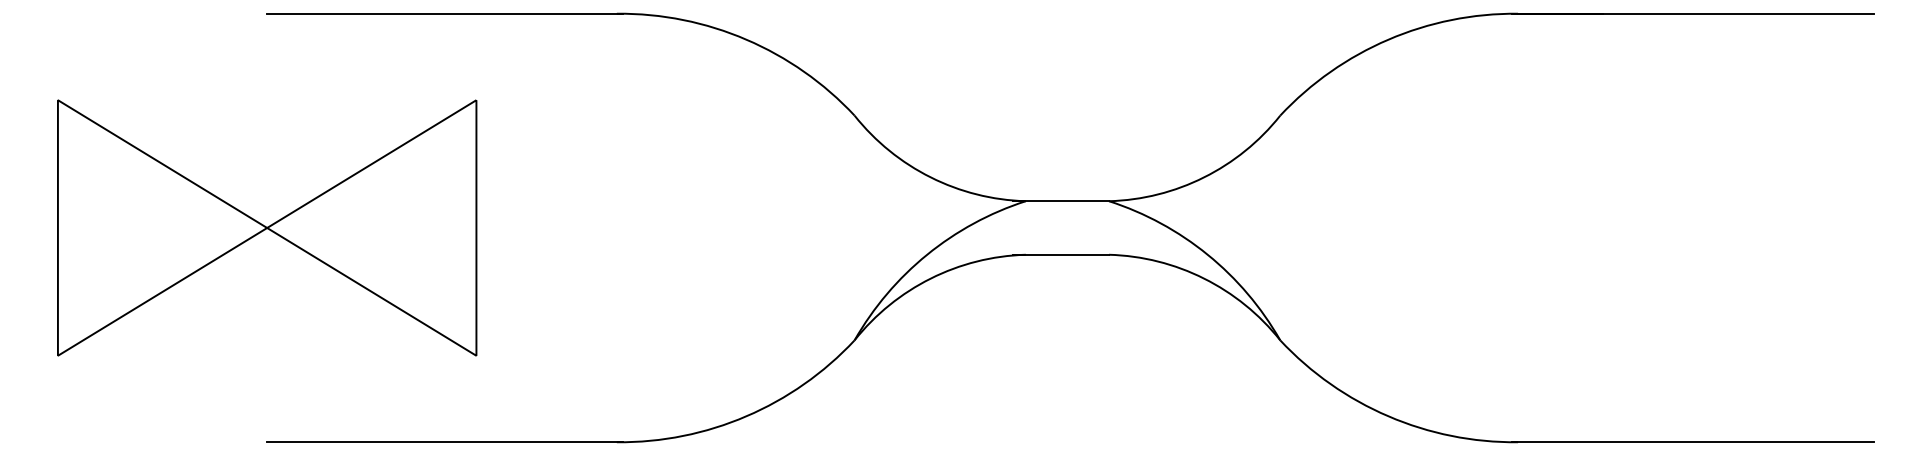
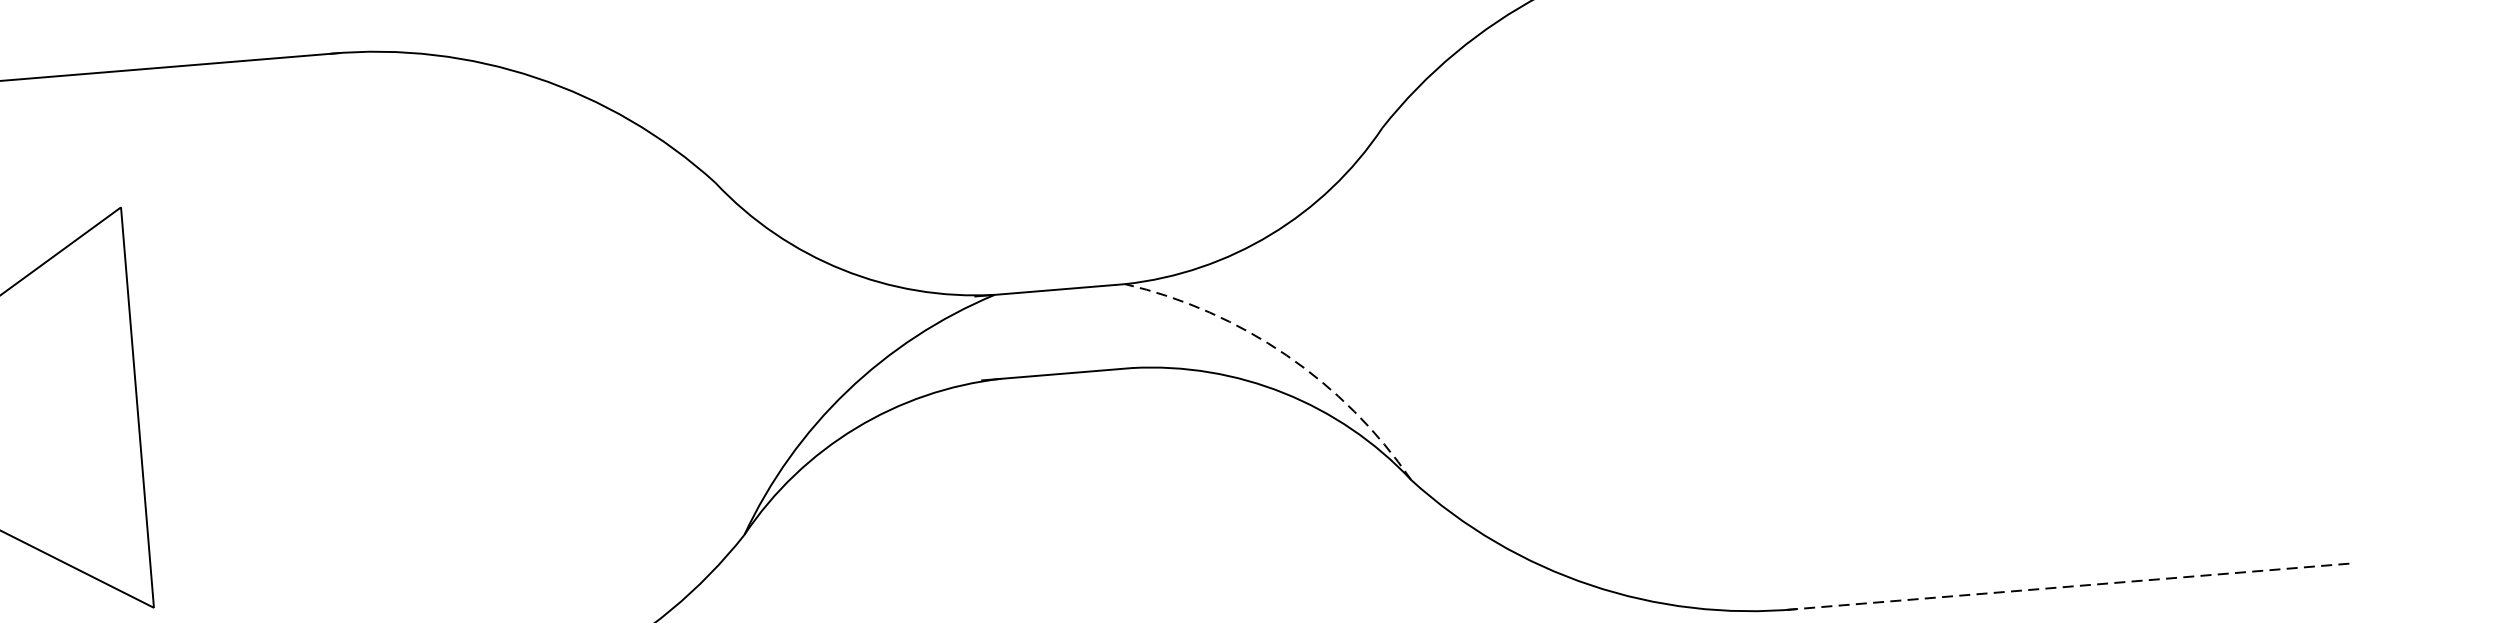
arc: (1207, 254) -> (1286, 354), solid -> dashed
line: (1693, 442) -> (2071, 586), solid -> dashed

